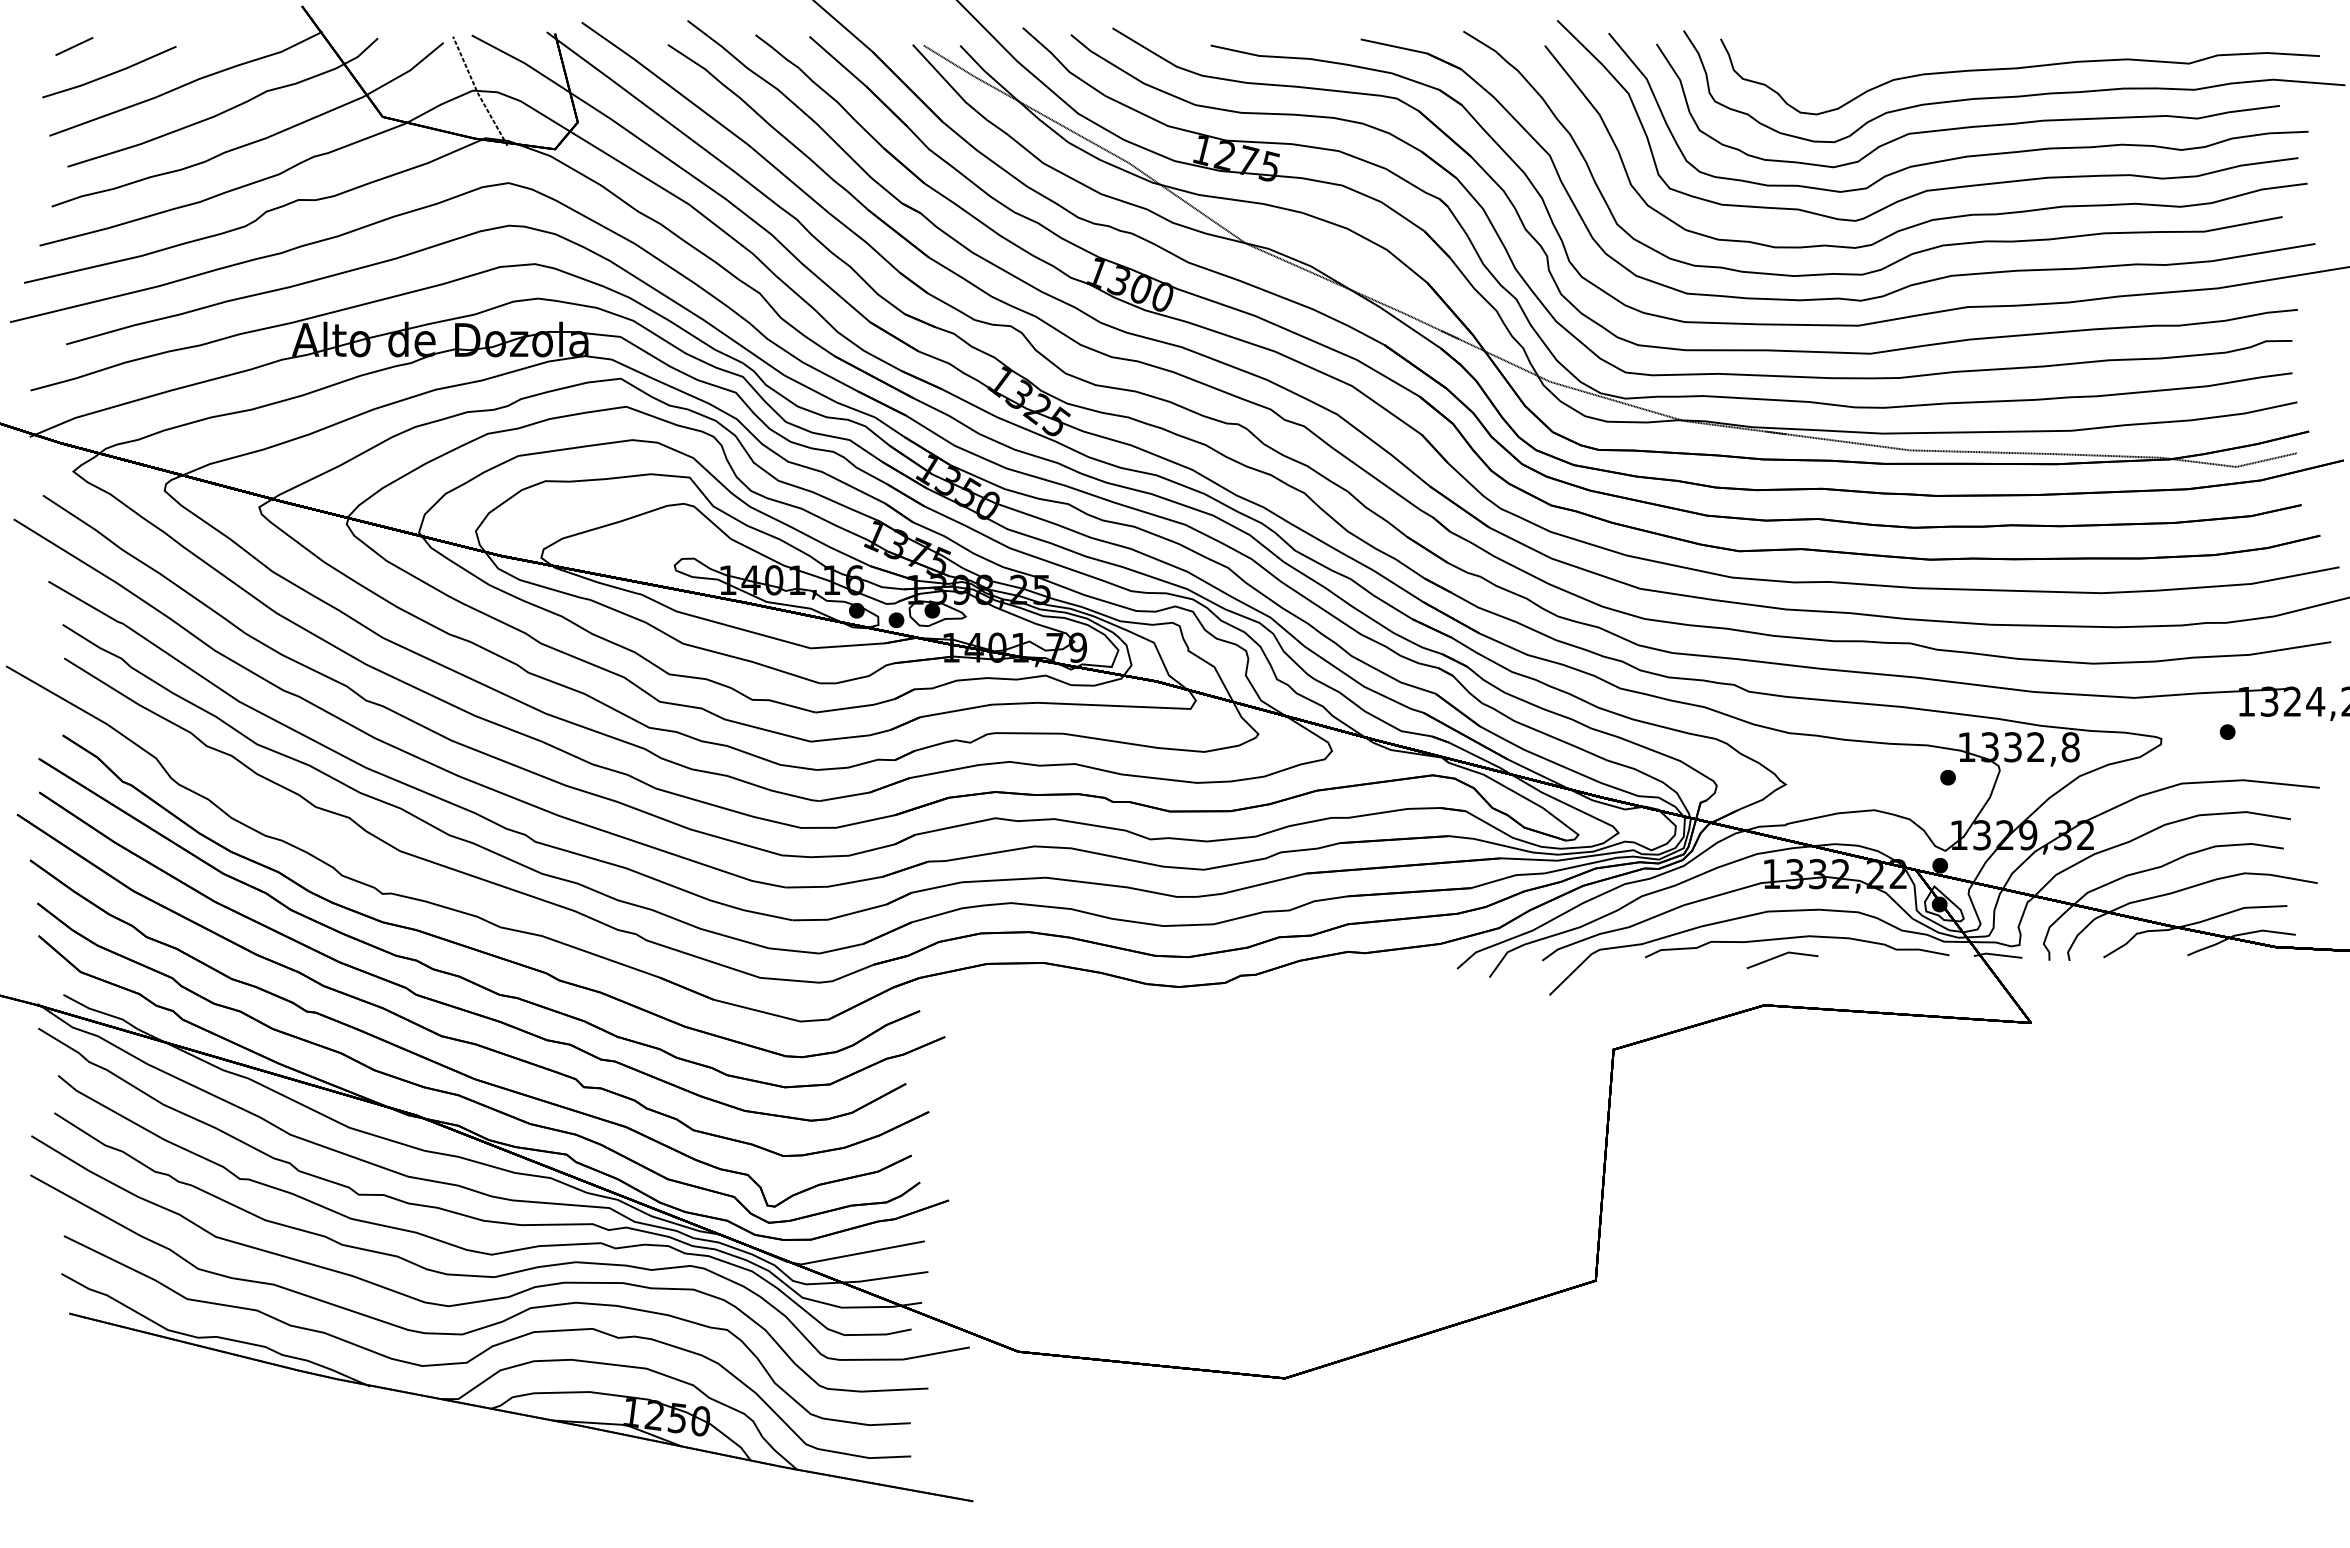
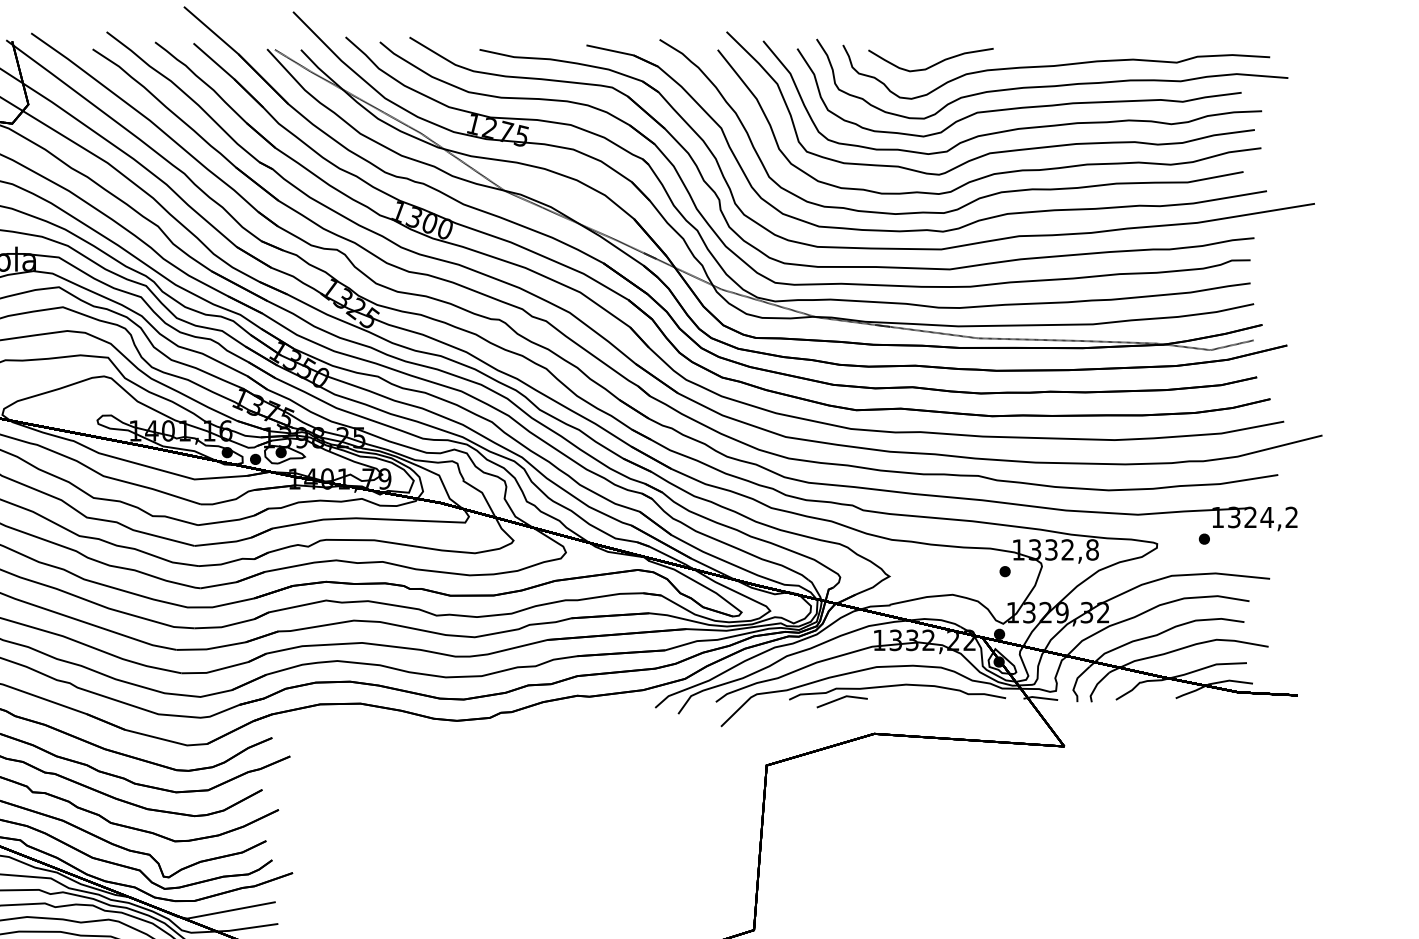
part: (1847, 66) -> (933, 64), added
line: (1781, 956) -> (841, 699), moved

